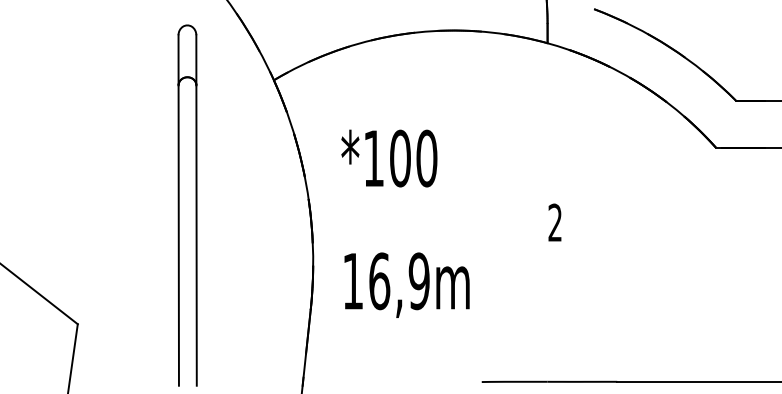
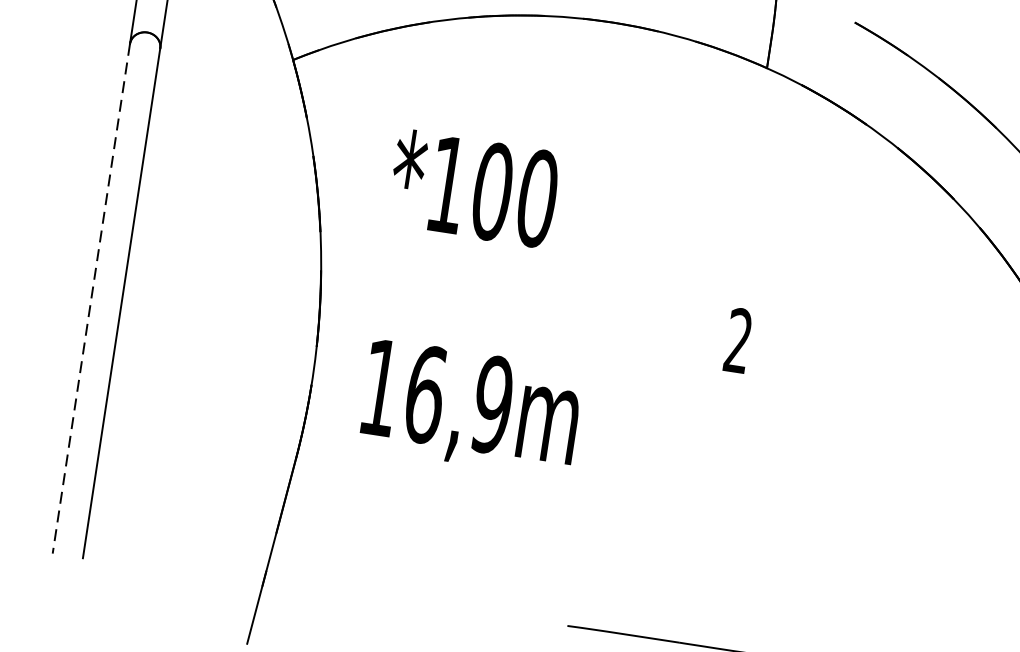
text: (451, 223) -> (562, 315), moved
line: (178, 236) -> (90, 300), solid -> dashed

